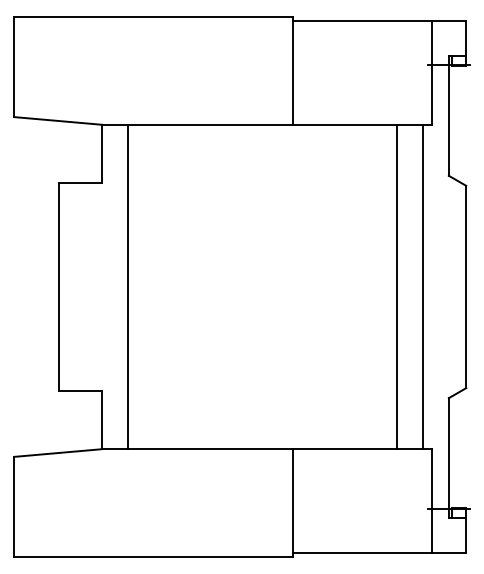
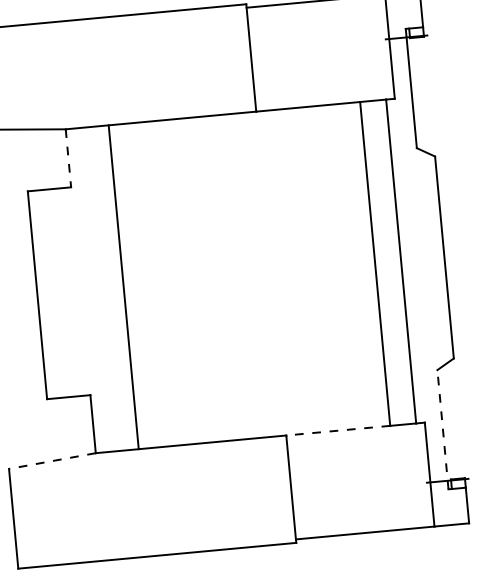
line: (101, 154) -> (68, 159), solid -> dashed
line: (127, 286) -> (123, 286), moved
line: (344, 449) -> (337, 431), solid -> dashed
line: (58, 453) -> (52, 461), solid -> dashed
line: (448, 457) -> (442, 429), solid -> dashed

